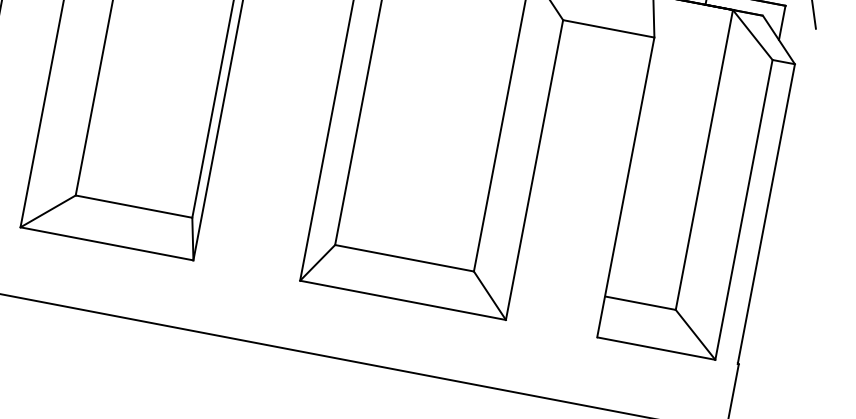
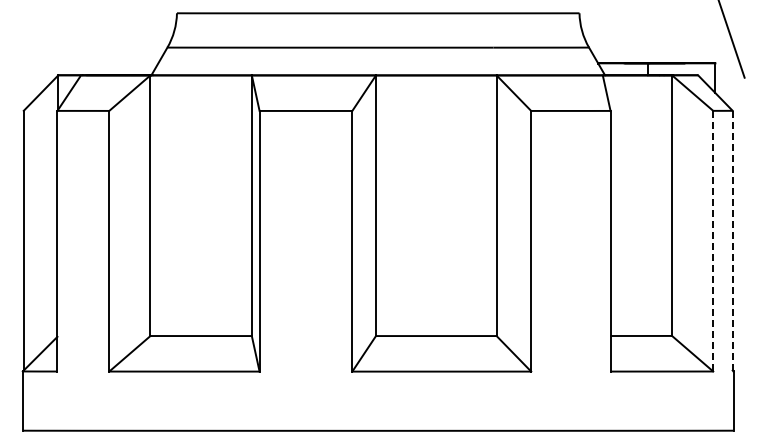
line: (744, 210) -> (713, 241), solid -> dashed
line: (766, 213) -> (732, 240), solid -> dashed

